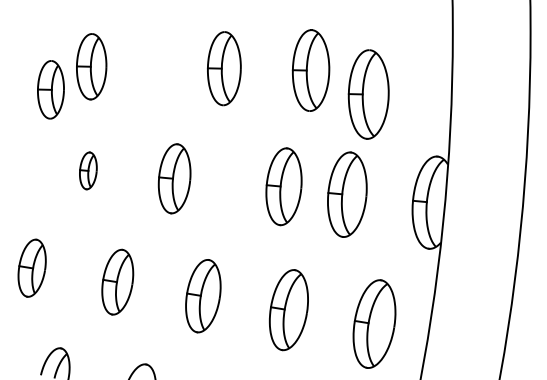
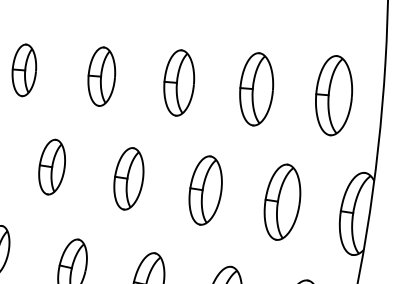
part: (91, 66) -> (101, 76), moved
part: (50, 89) -> (23, 70), moved
part: (368, 94) -> (333, 95), moved
part: (88, 170) -> (52, 166), size x1.67
part: (283, 186) -> (205, 190), moved

